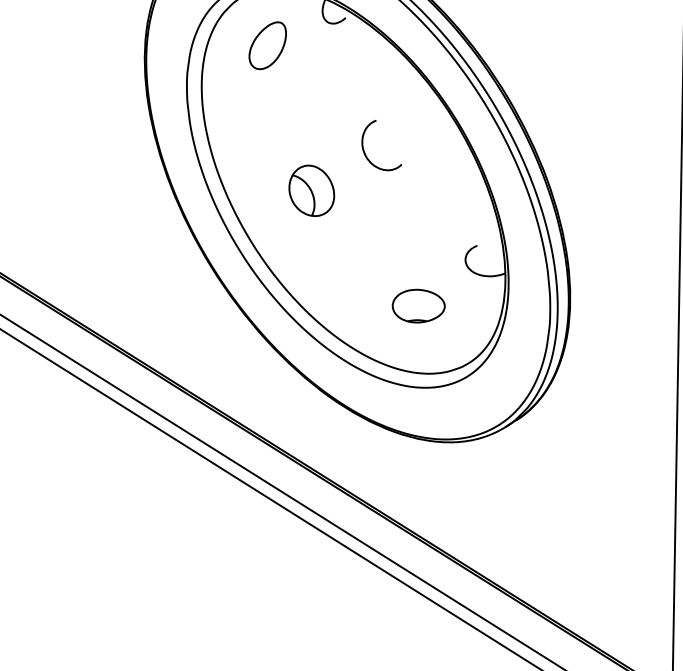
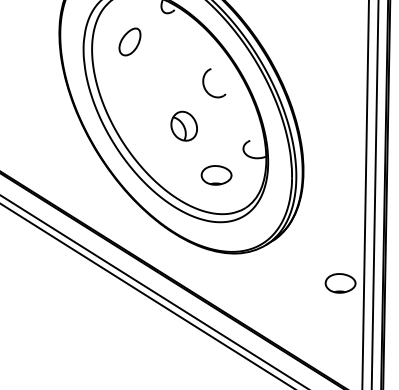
part: (266, 44) -> (129, 41), moved
part: (366, 152) -> (205, 87), moved
part: (310, 189) -> (183, 125), moved
part: (634, 494) -> (340, 283), added

